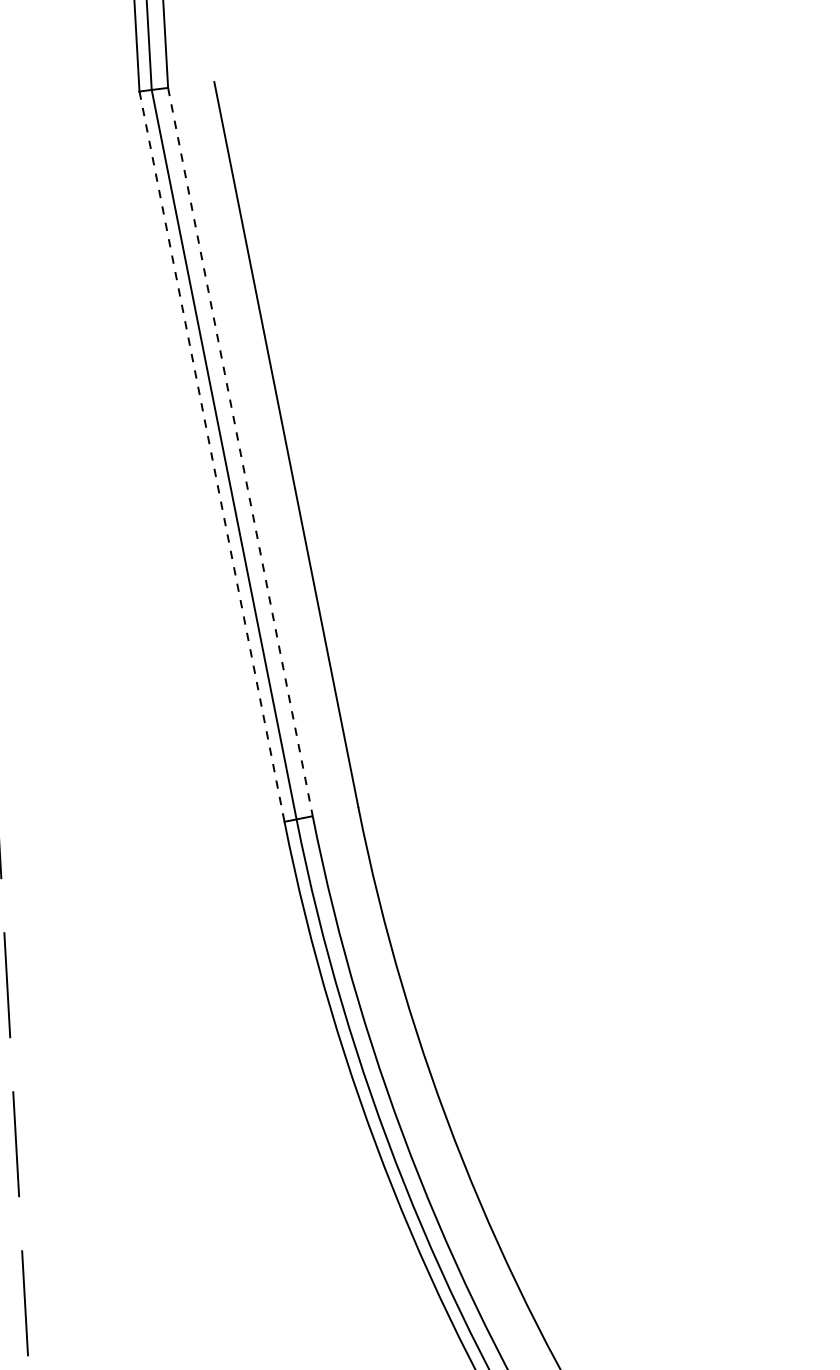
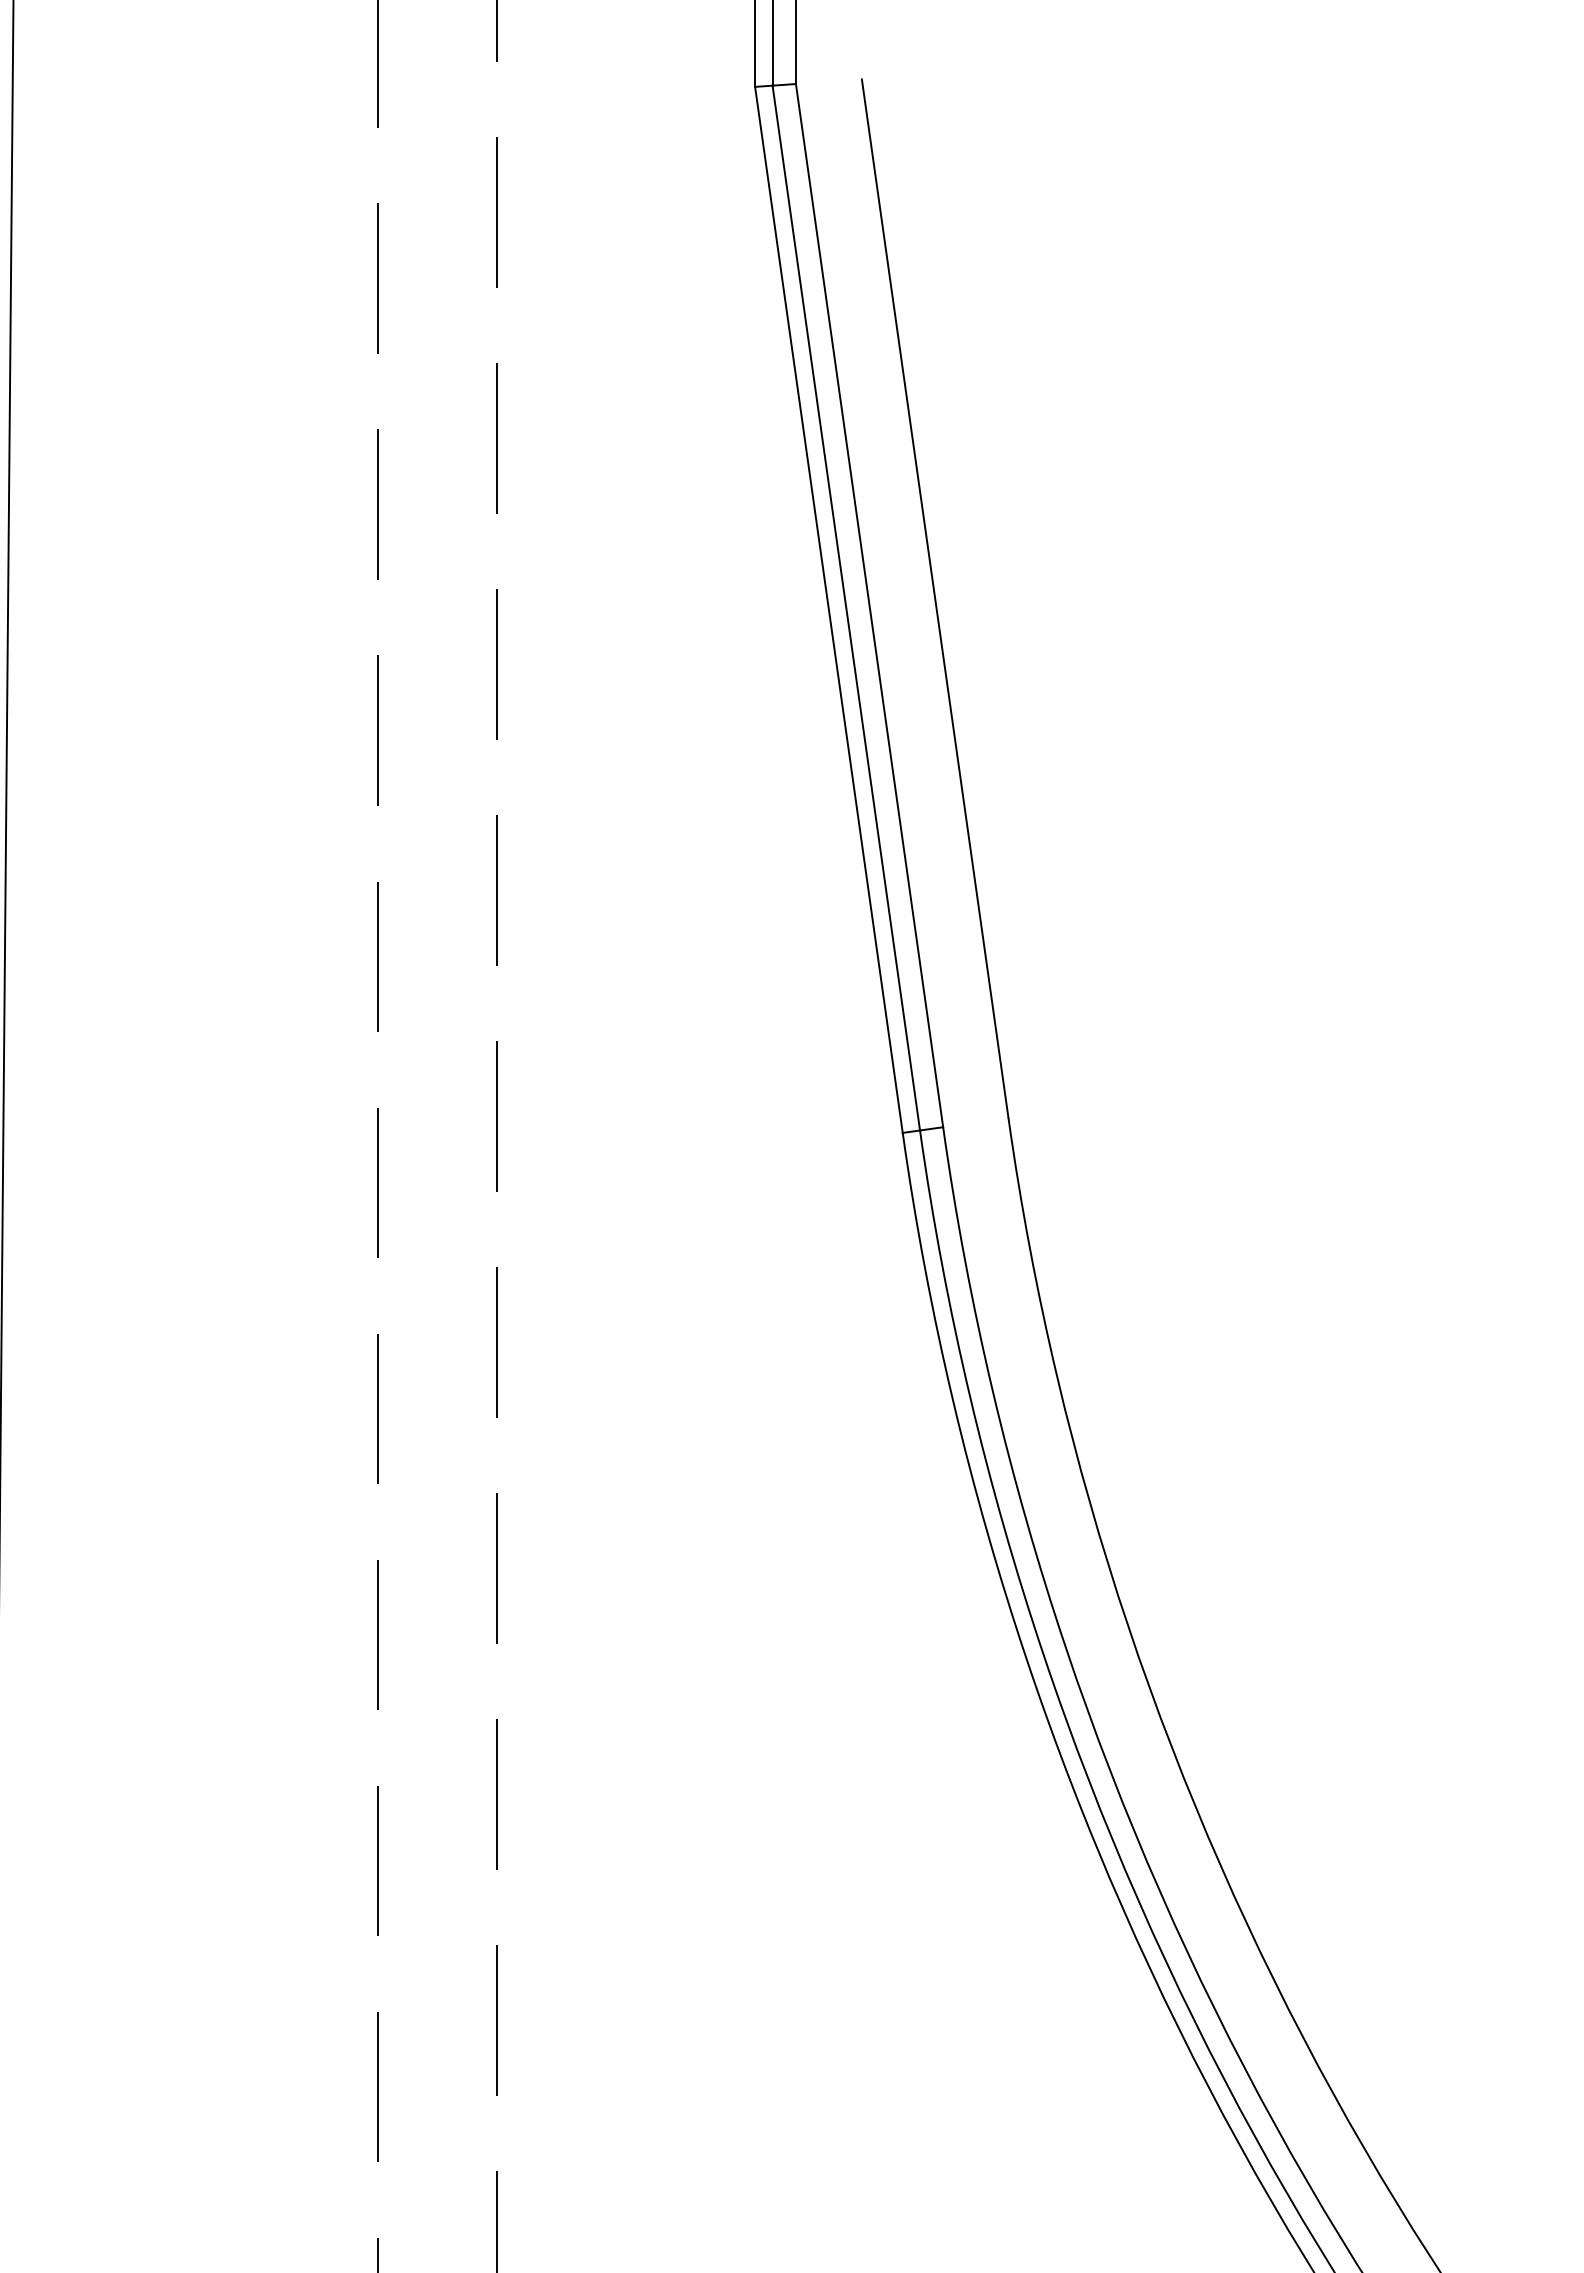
line: (240, 451) -> (869, 605), dashed -> solid
line: (212, 457) -> (829, 610), dashed -> solid

